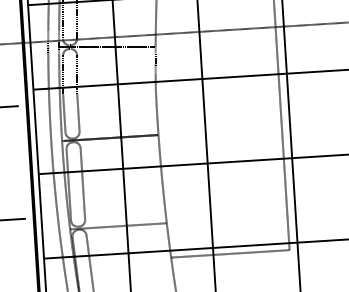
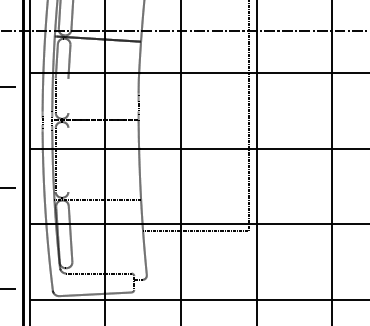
line: (78, 112) -> (68, 95), removed
line: (82, 183) -> (68, 159), removed

